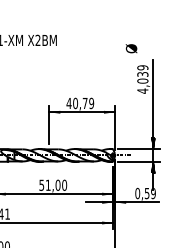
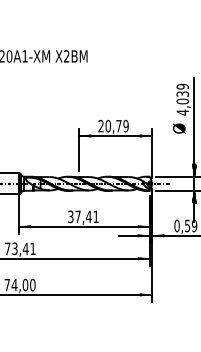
text: (131, 48) -> (179, 128), moved
text: (68, 103) -> (100, 126), 40,79 -> 20,79
text: (53, 184) -> (83, 216), 51,00 -> 37,41

